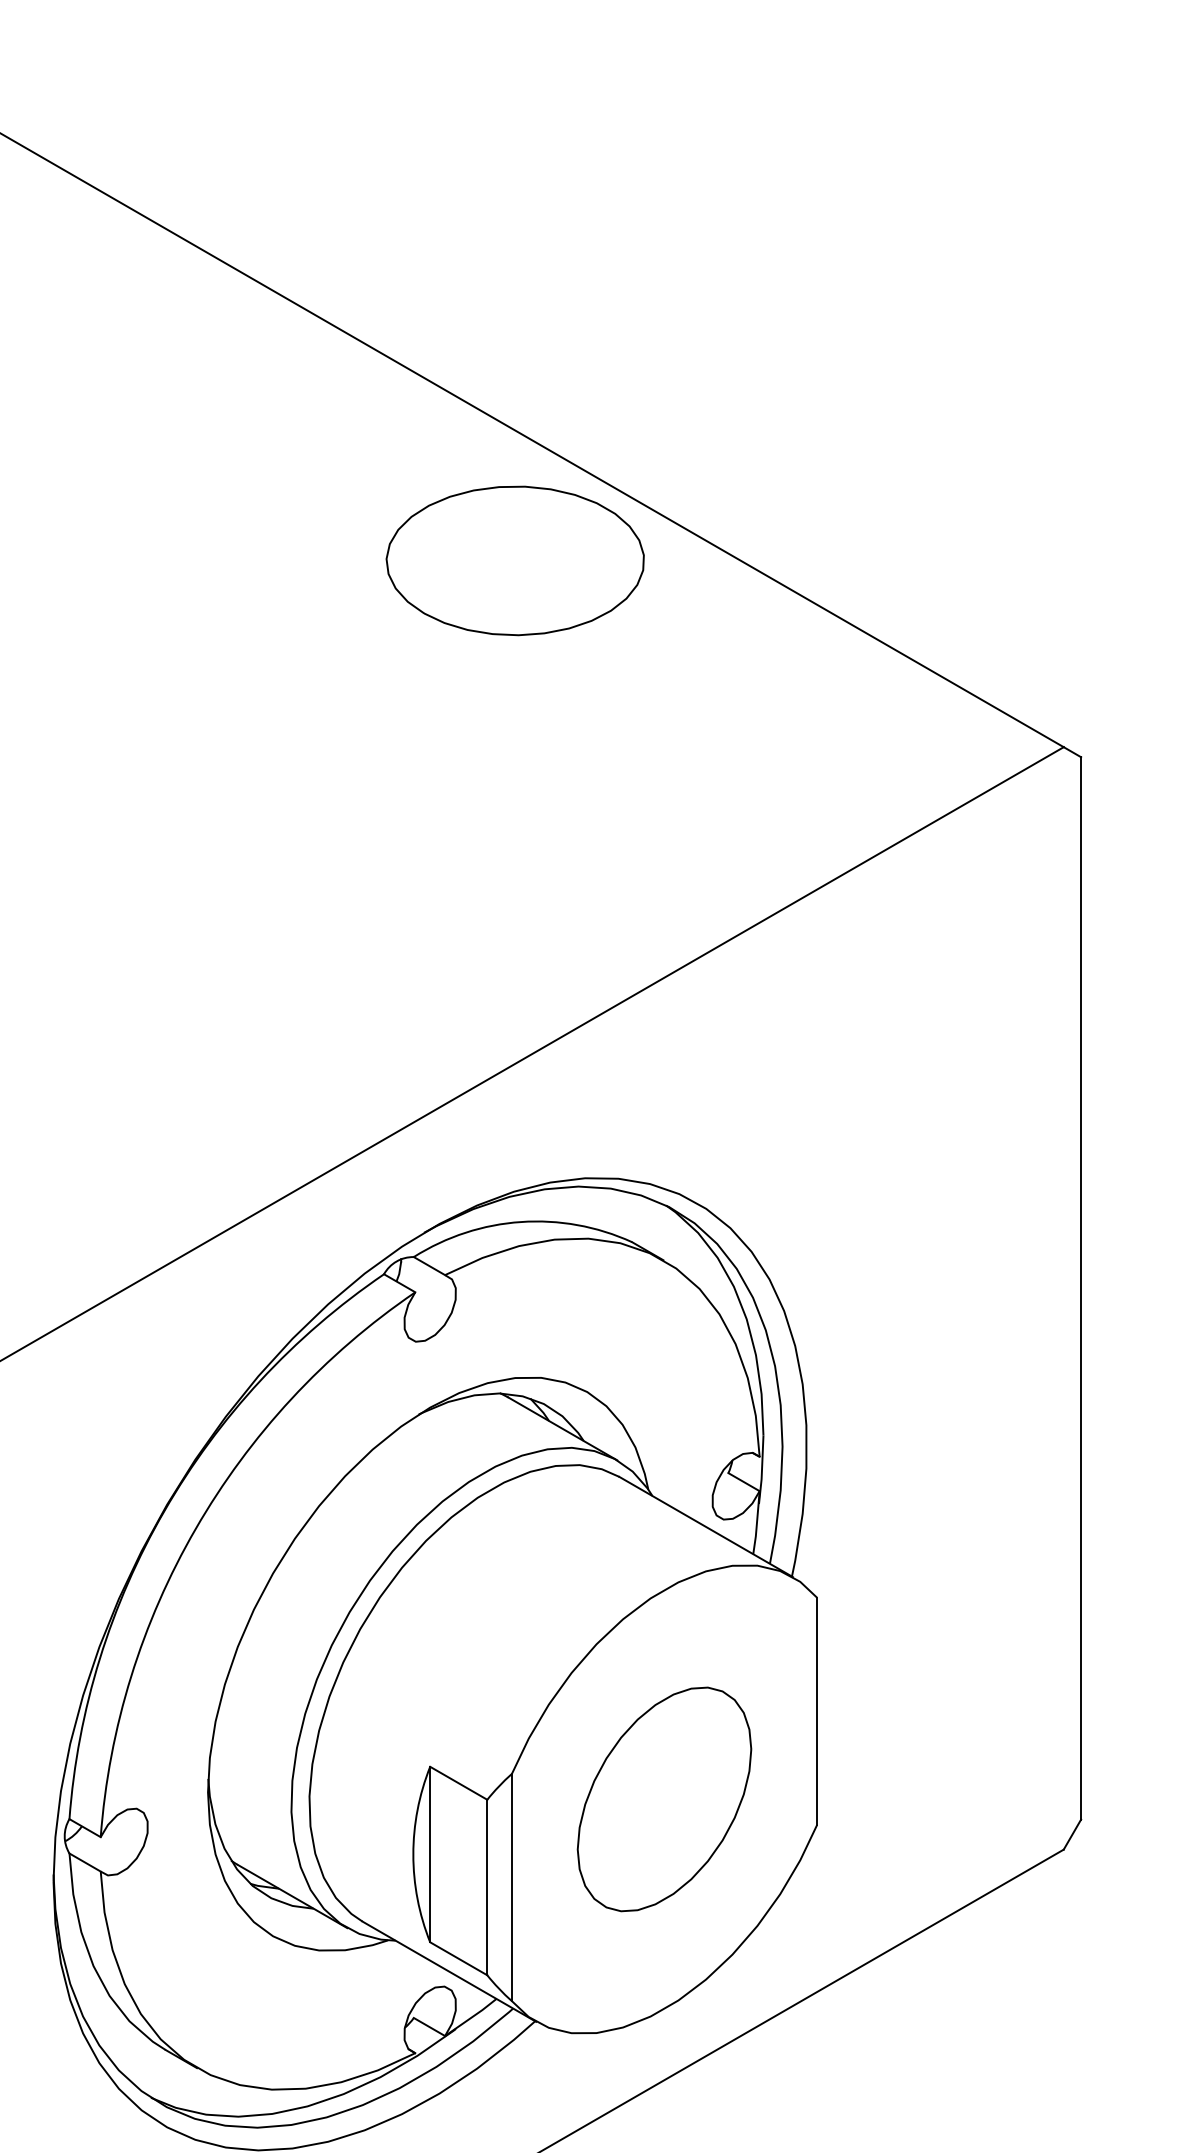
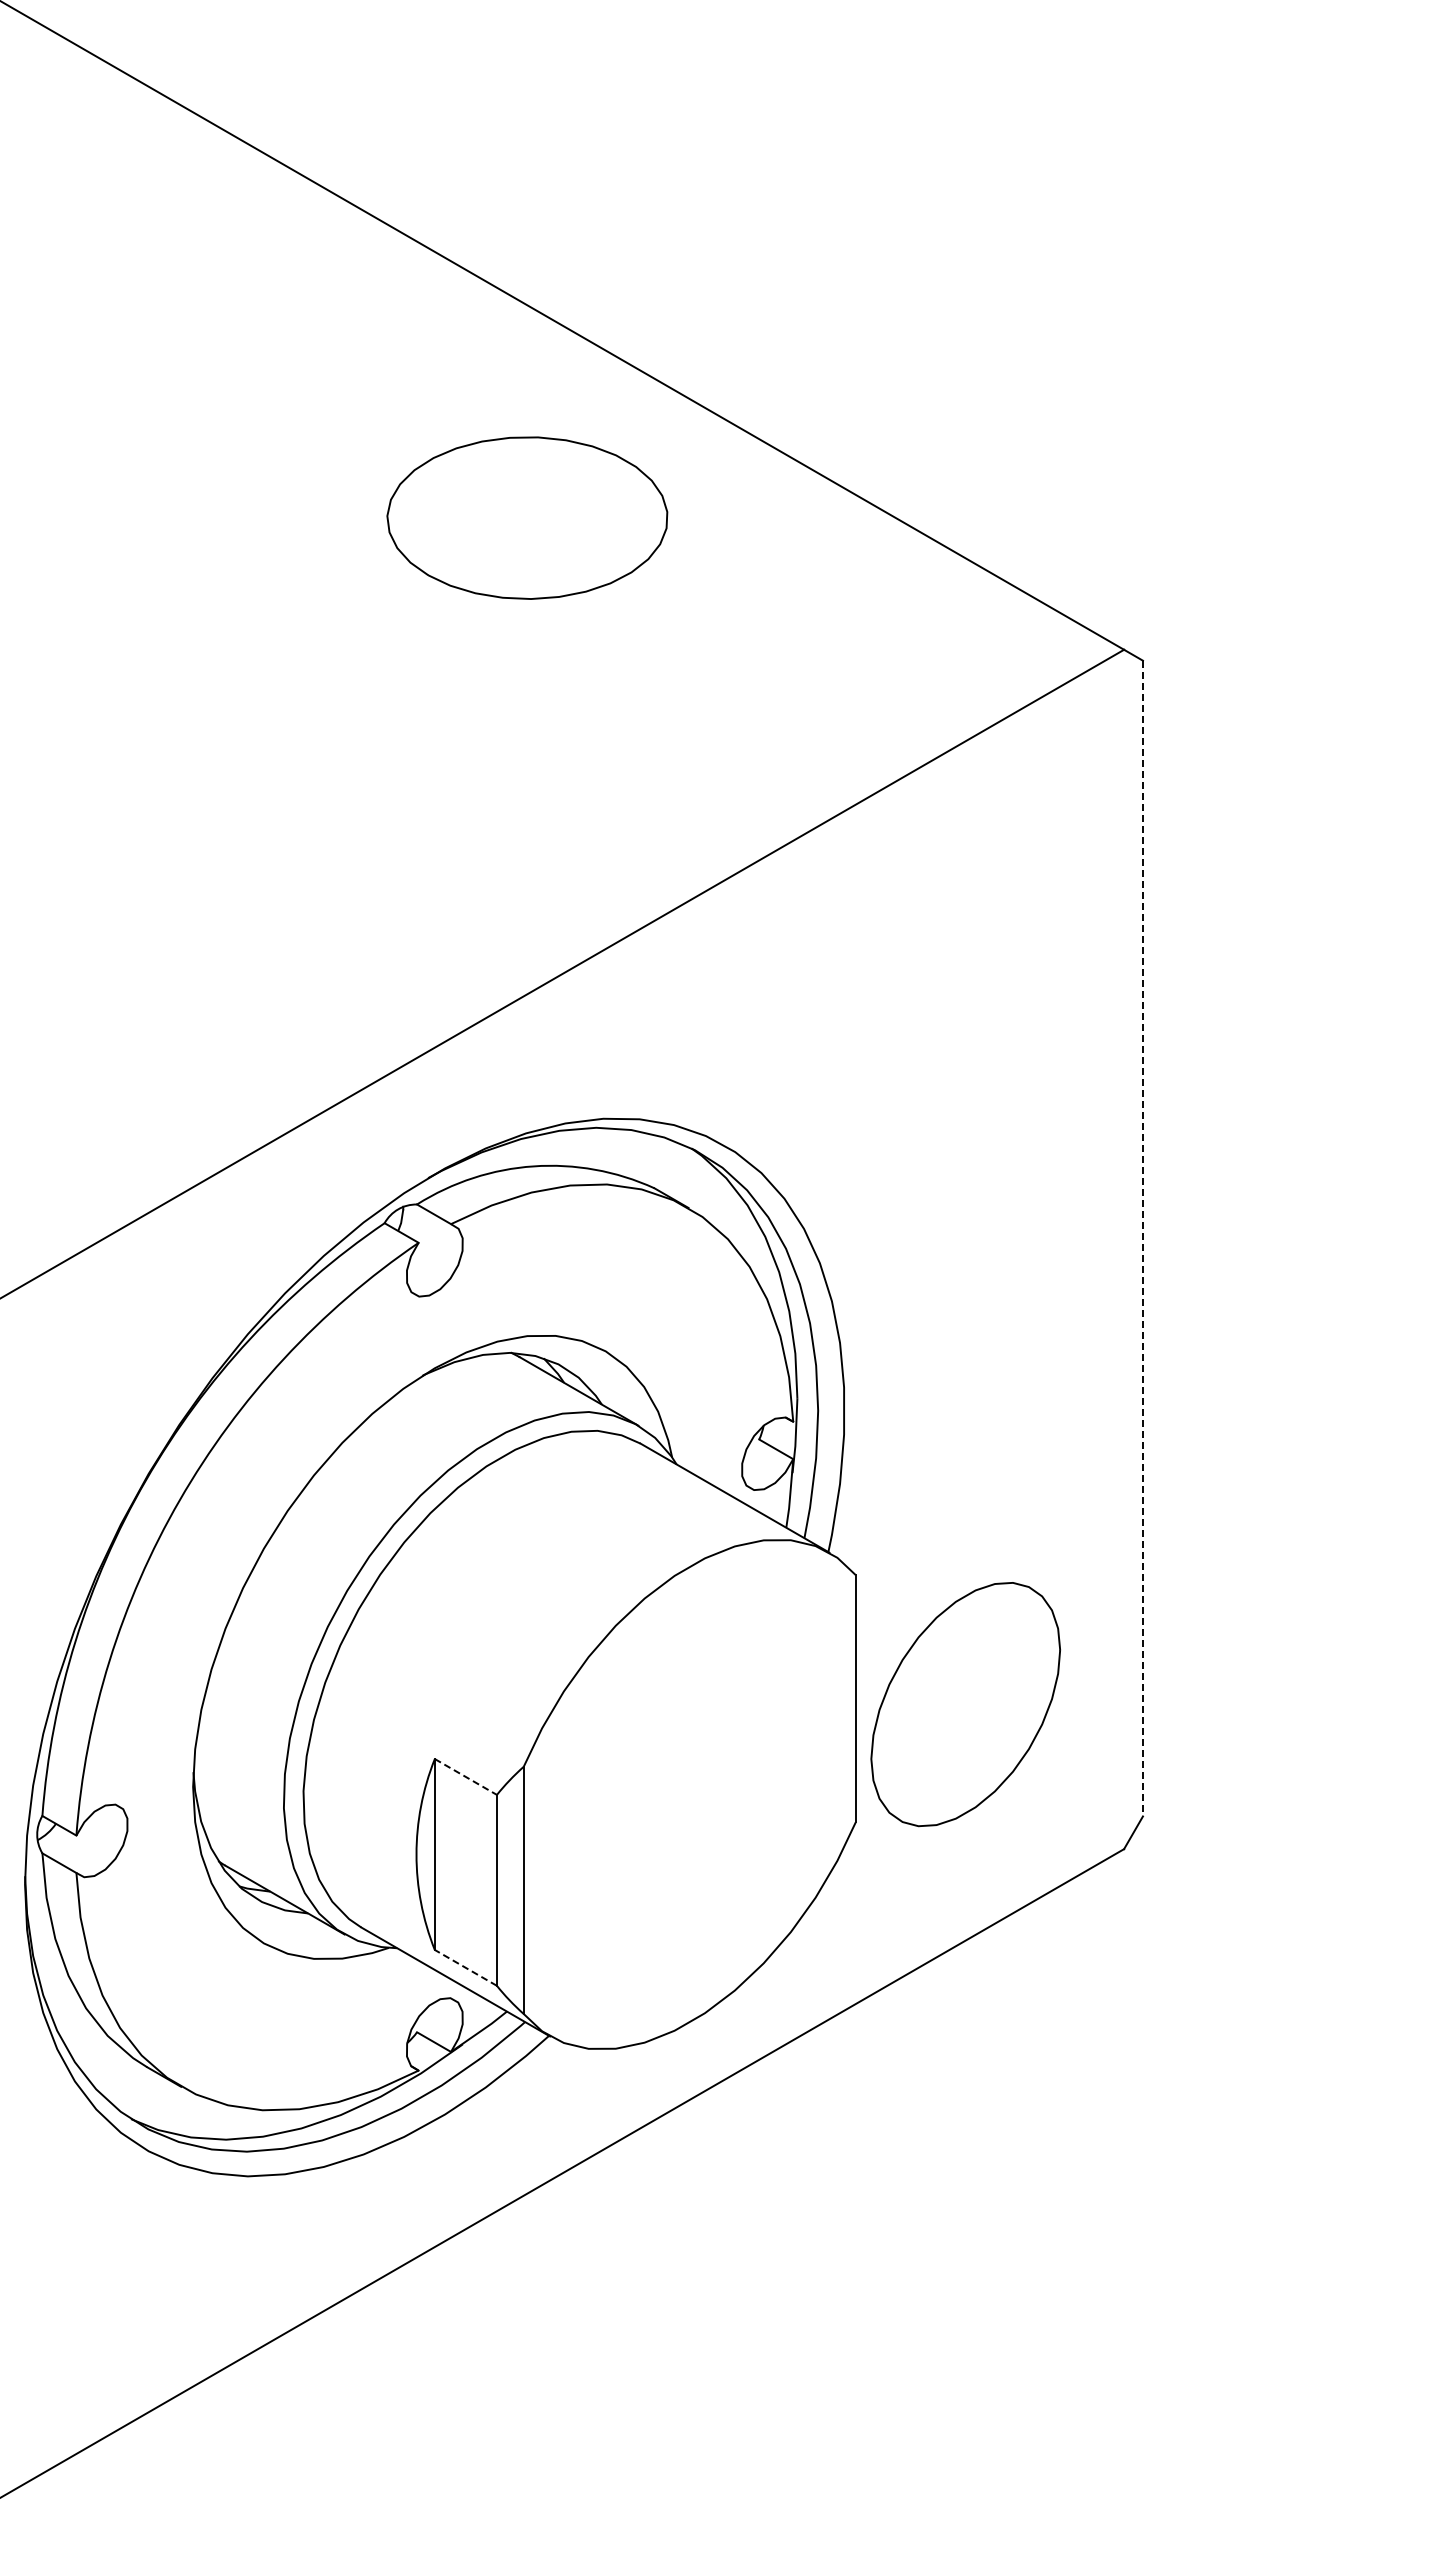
part: (515, 560) -> (527, 517), moved
line: (1080, 1288) -> (1142, 1238), solid -> dashed
line: (458, 1782) -> (465, 1776), solid -> dashed
part: (664, 1799) -> (965, 1704), moved
line: (458, 1958) -> (465, 1967), solid -> dashed

